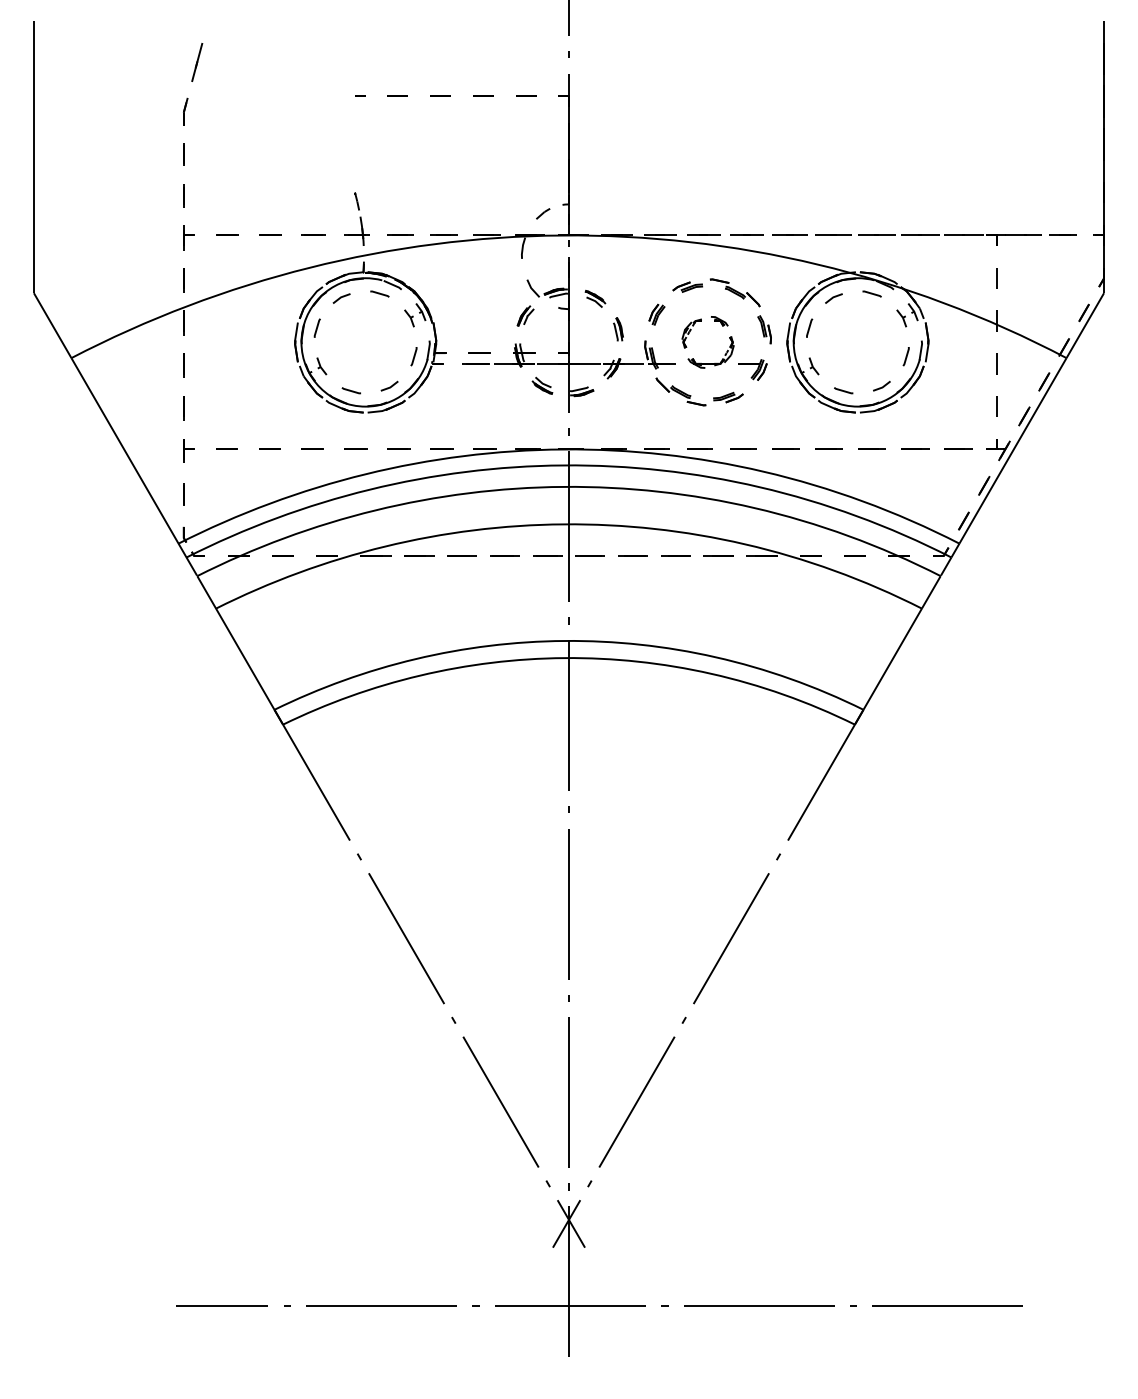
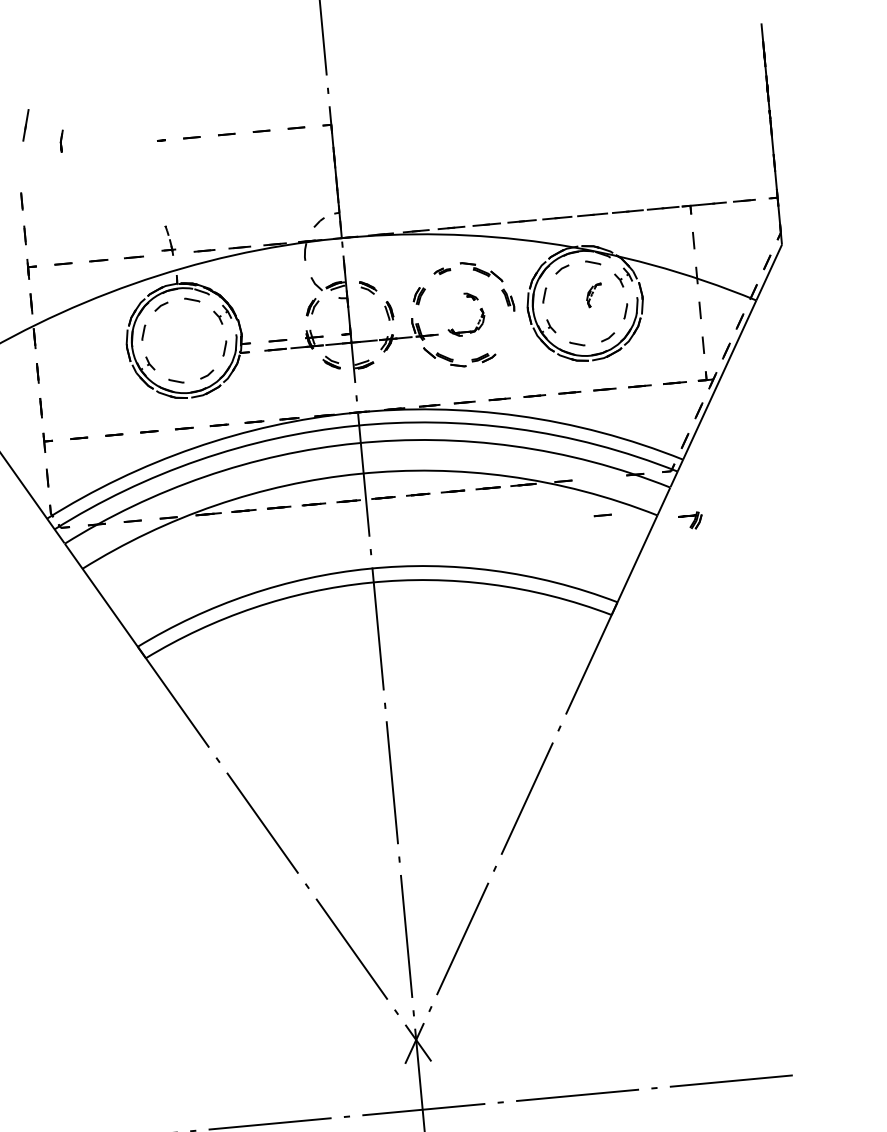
part: (185, 111) -> (62, 140), moved
part: (356, 218) -> (167, 240), size x0.7
part: (687, 286) -> (442, 270), size x0.7
part: (691, 333) -> (594, 295), moved
part: (752, 369) -> (690, 520), moved
line: (854, 555) -> (602, 514), moved

